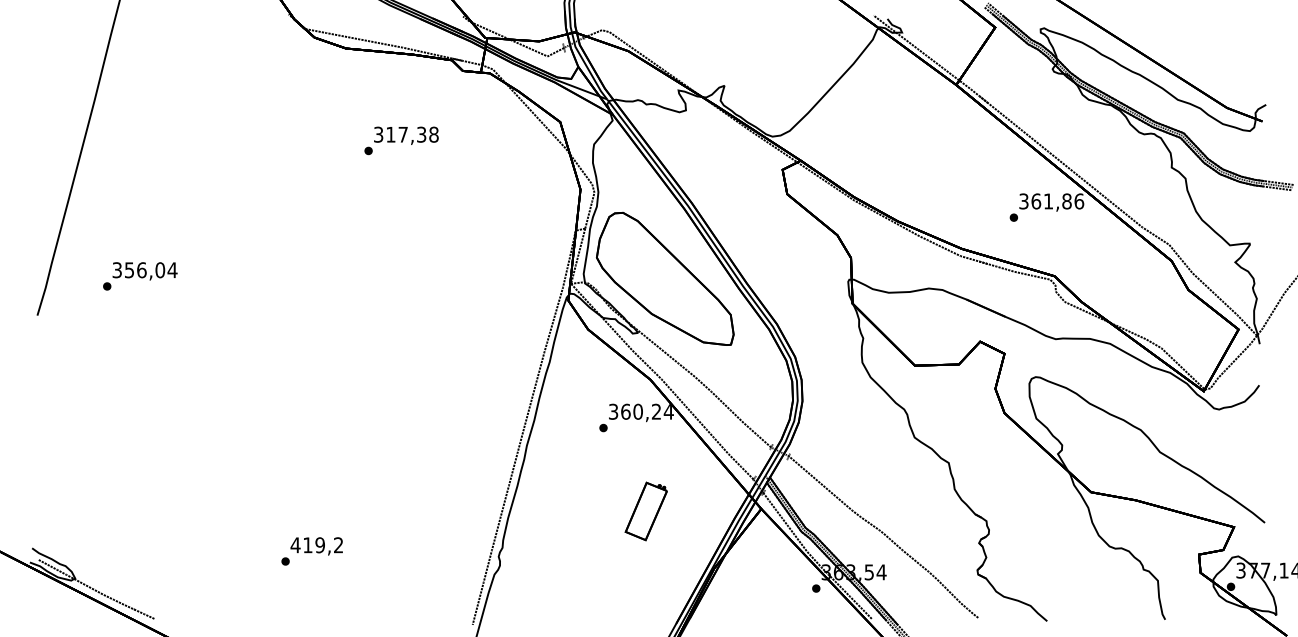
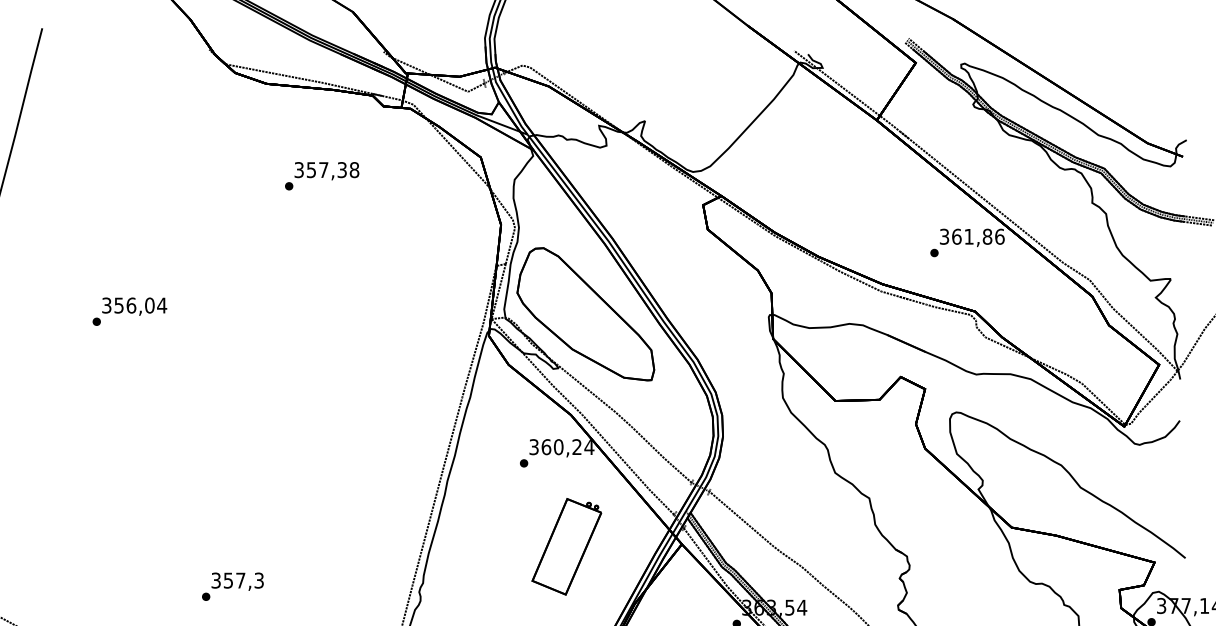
text: (390, 134) -> (311, 169), 317,38 -> 357,38
text: (140, 276) -> (130, 311), moved
part: (646, 511) -> (567, 546), size x1.67
text: (316, 545) -> (237, 580), 419,2 -> 357,3

